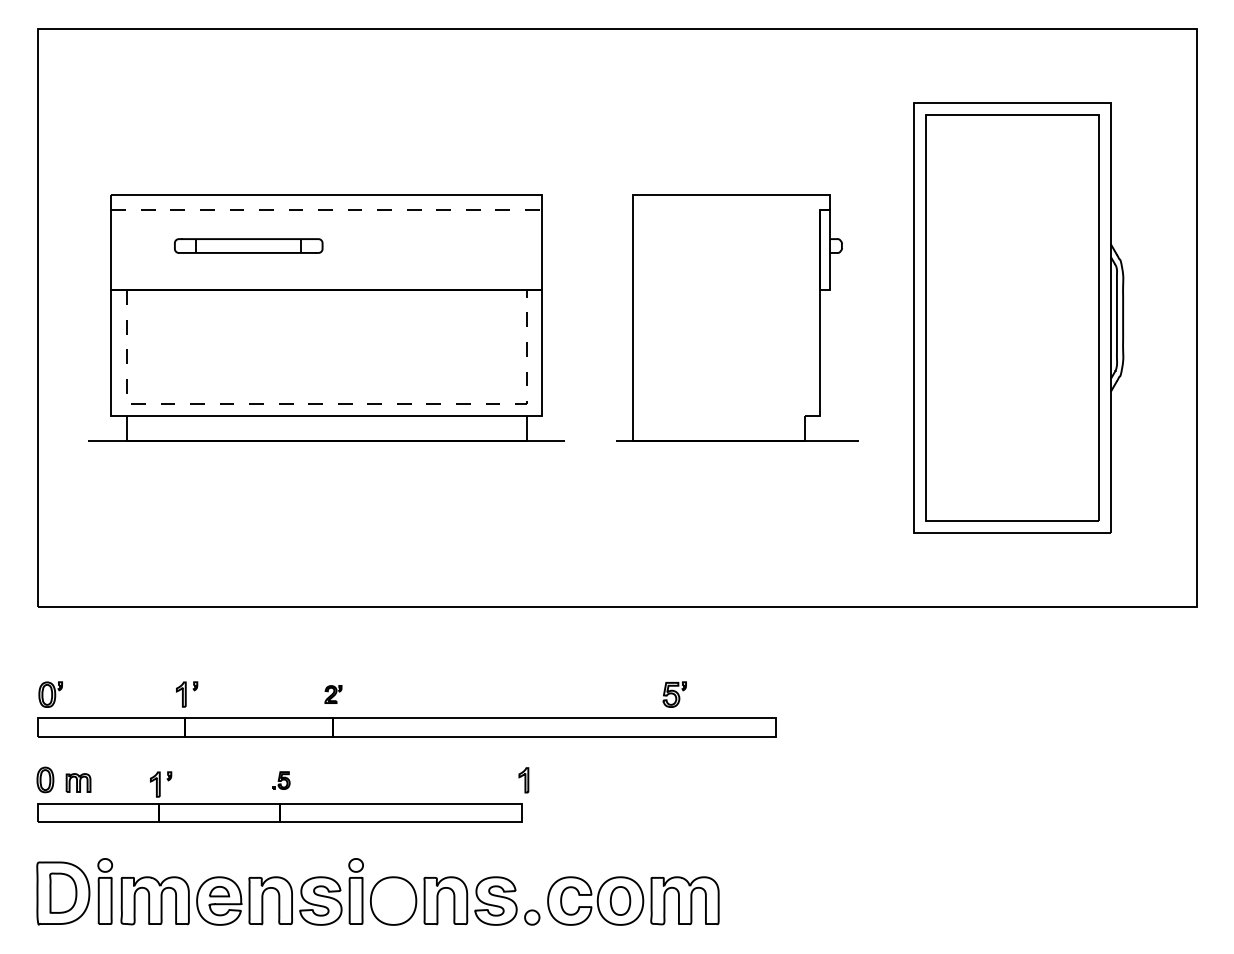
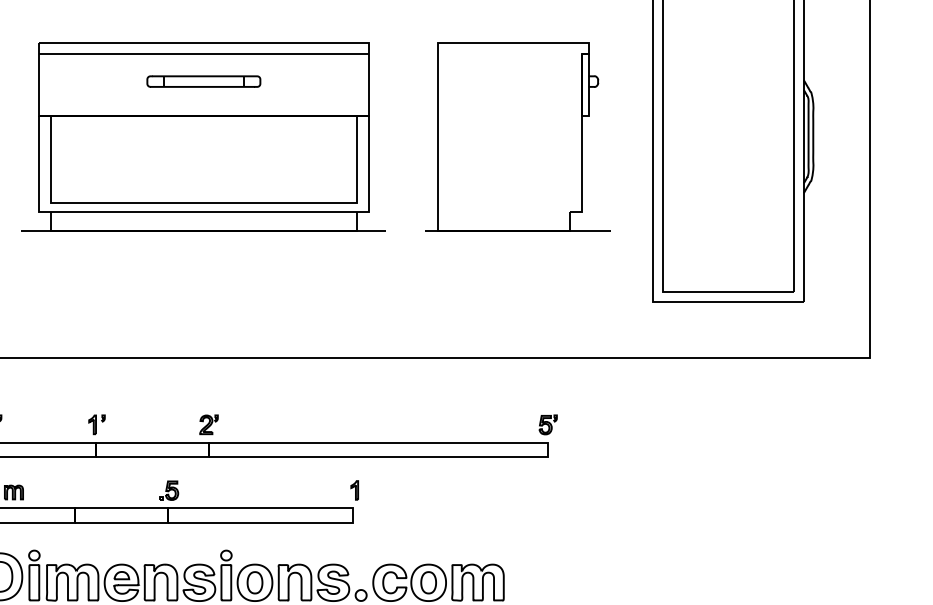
line: (327, 210) -> (204, 54), dashed -> solid
part: (248, 245) -> (203, 81), moved
line: (327, 404) -> (204, 202), dashed -> solid
part: (333, 694) -> (209, 424), size x1.43
part: (674, 694) -> (548, 424), moved
part: (281, 780) -> (169, 490), size x1.43
part: (161, 784) -> (77, 493), removed
part: (393, 900) -> (254, 582), added

